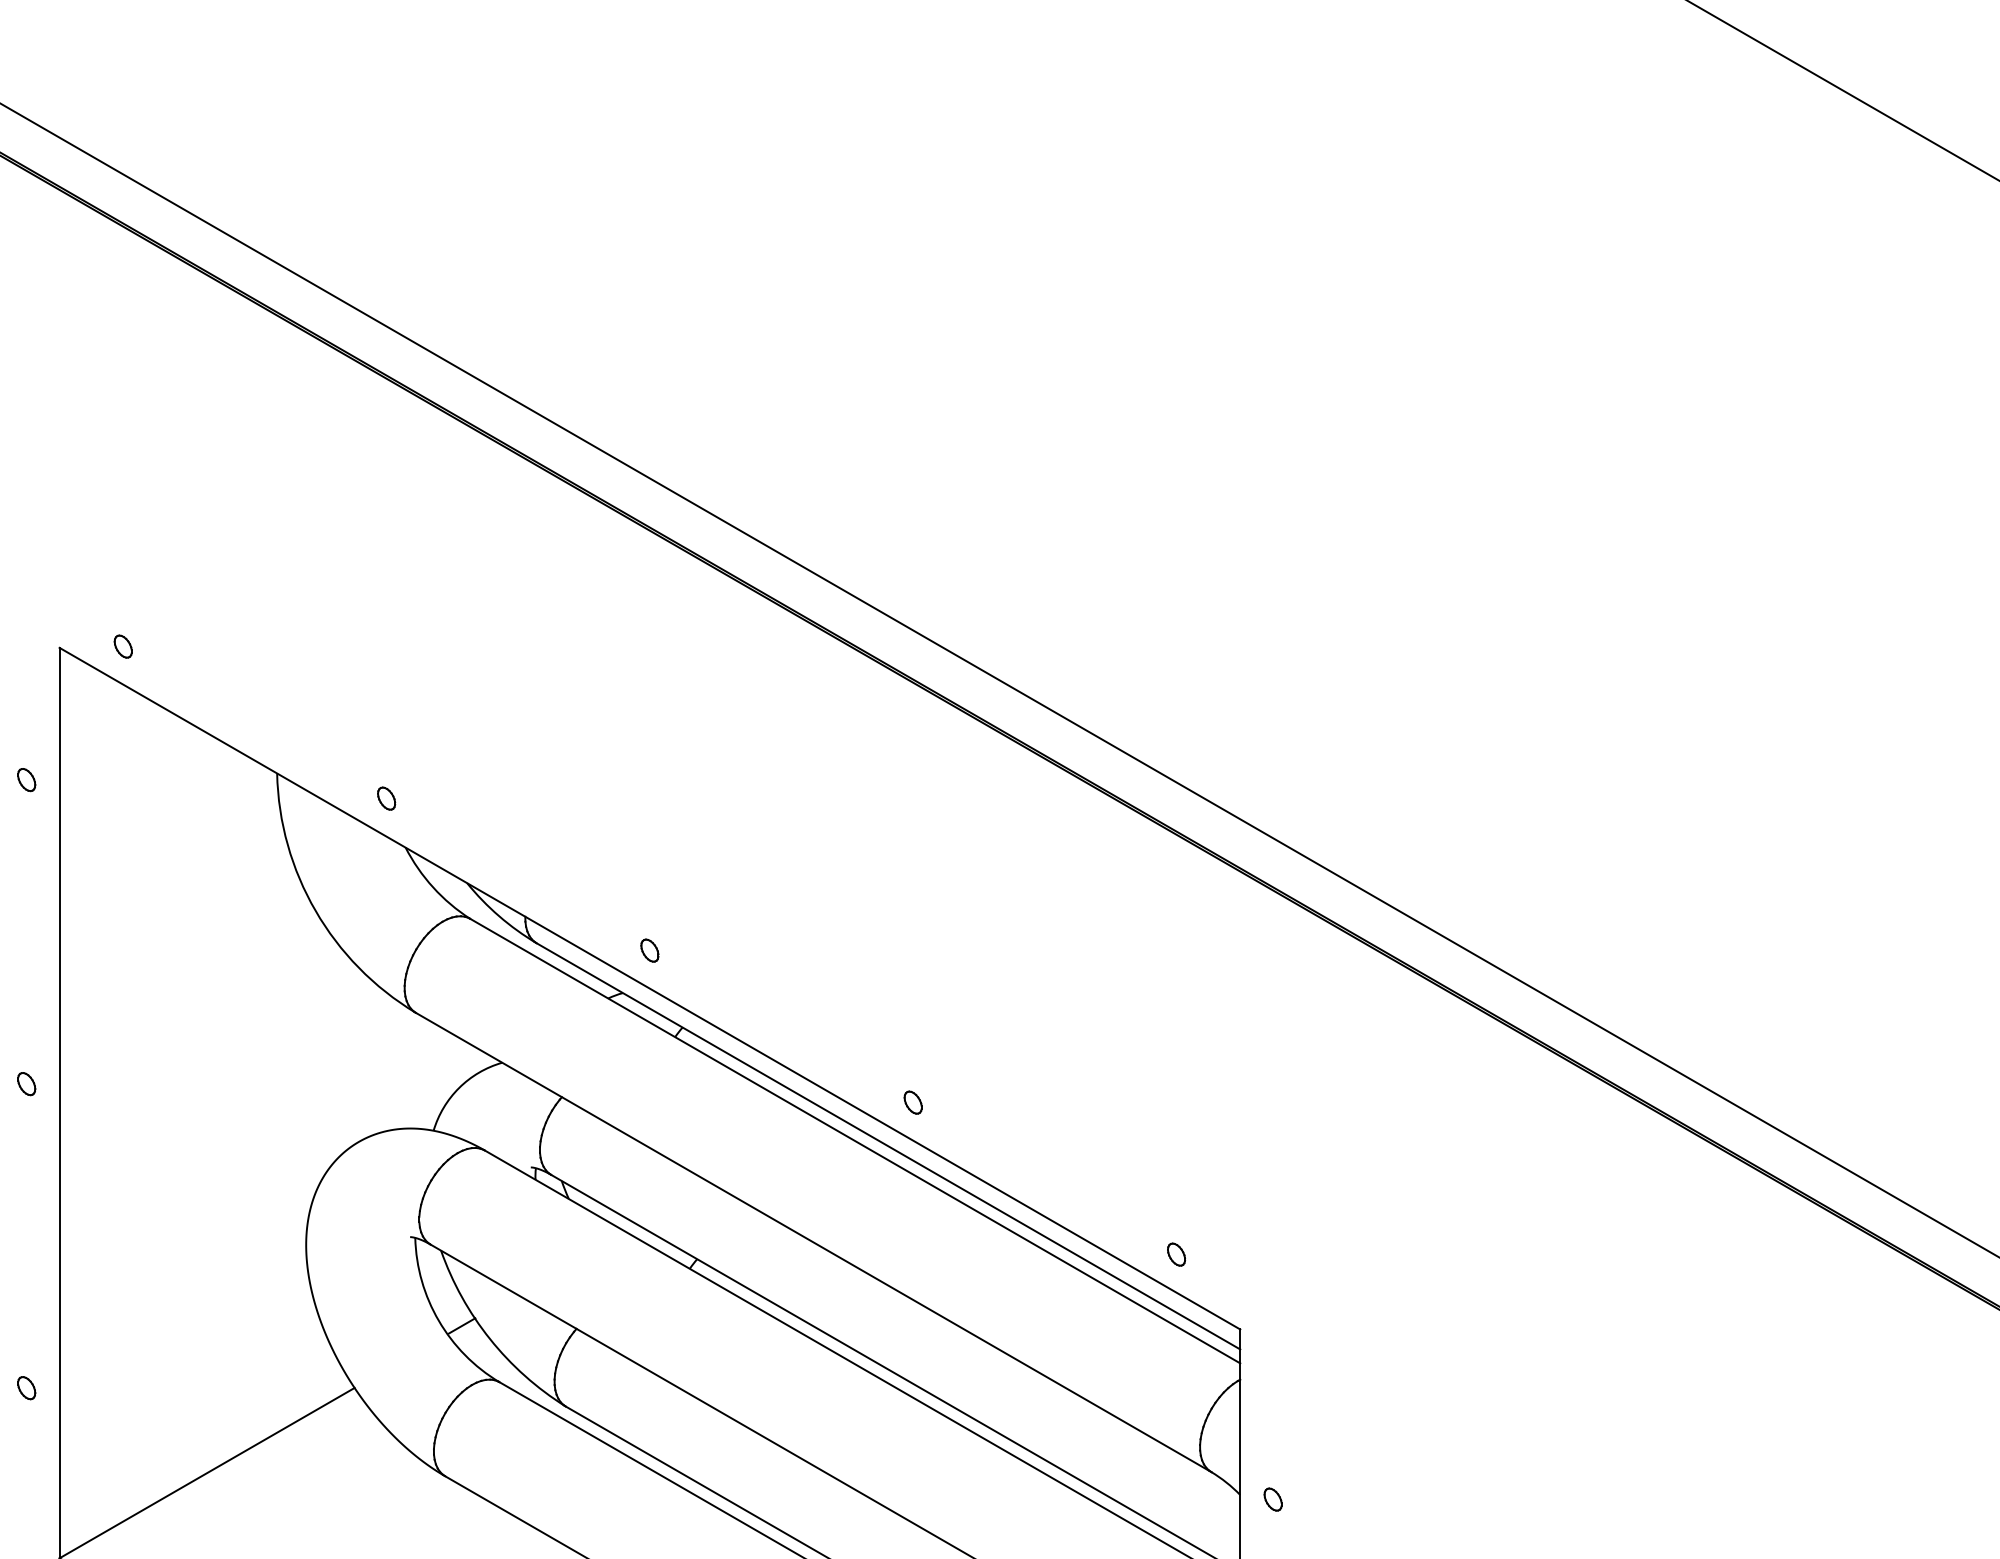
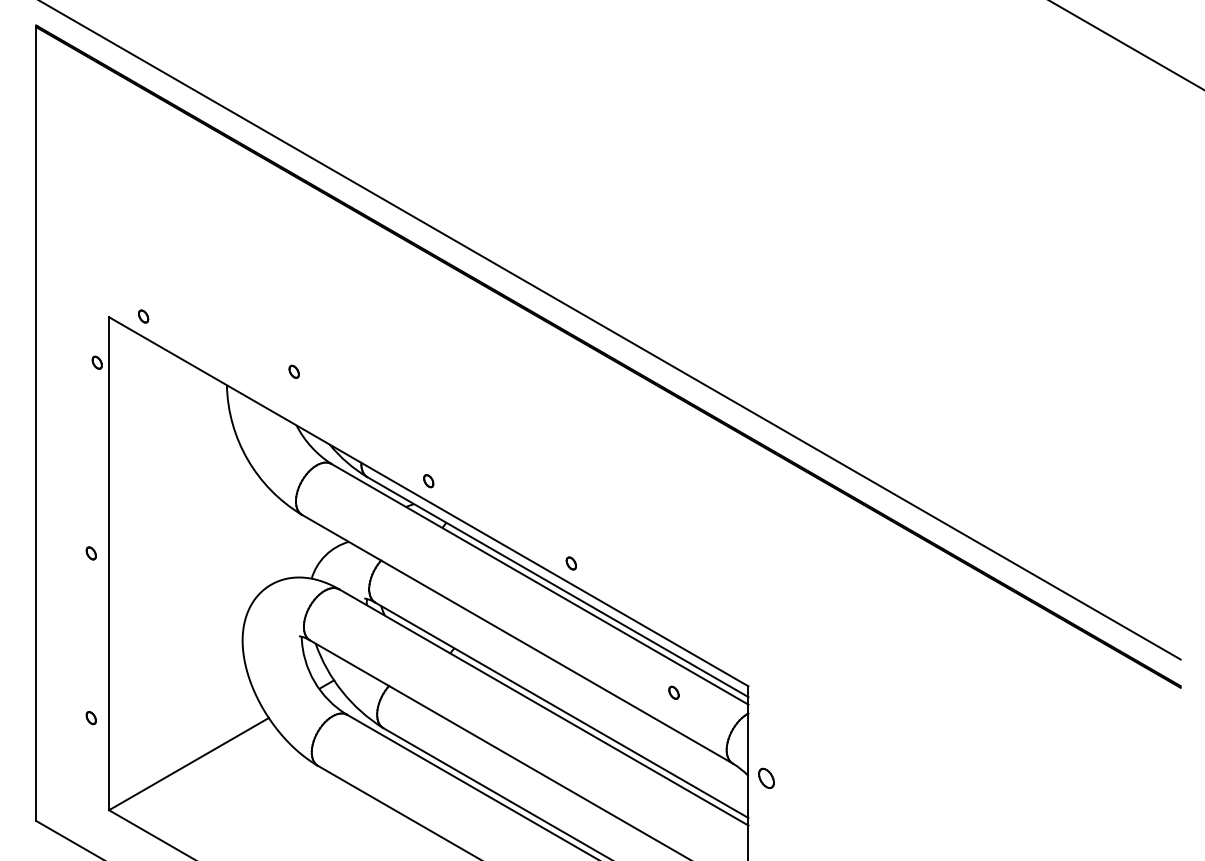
part: (25, 779) -> (96, 362), moved
part: (385, 797) -> (293, 371), moved
part: (1175, 1254) -> (673, 692), moved
part: (1271, 1499) -> (765, 778), size x1.6

